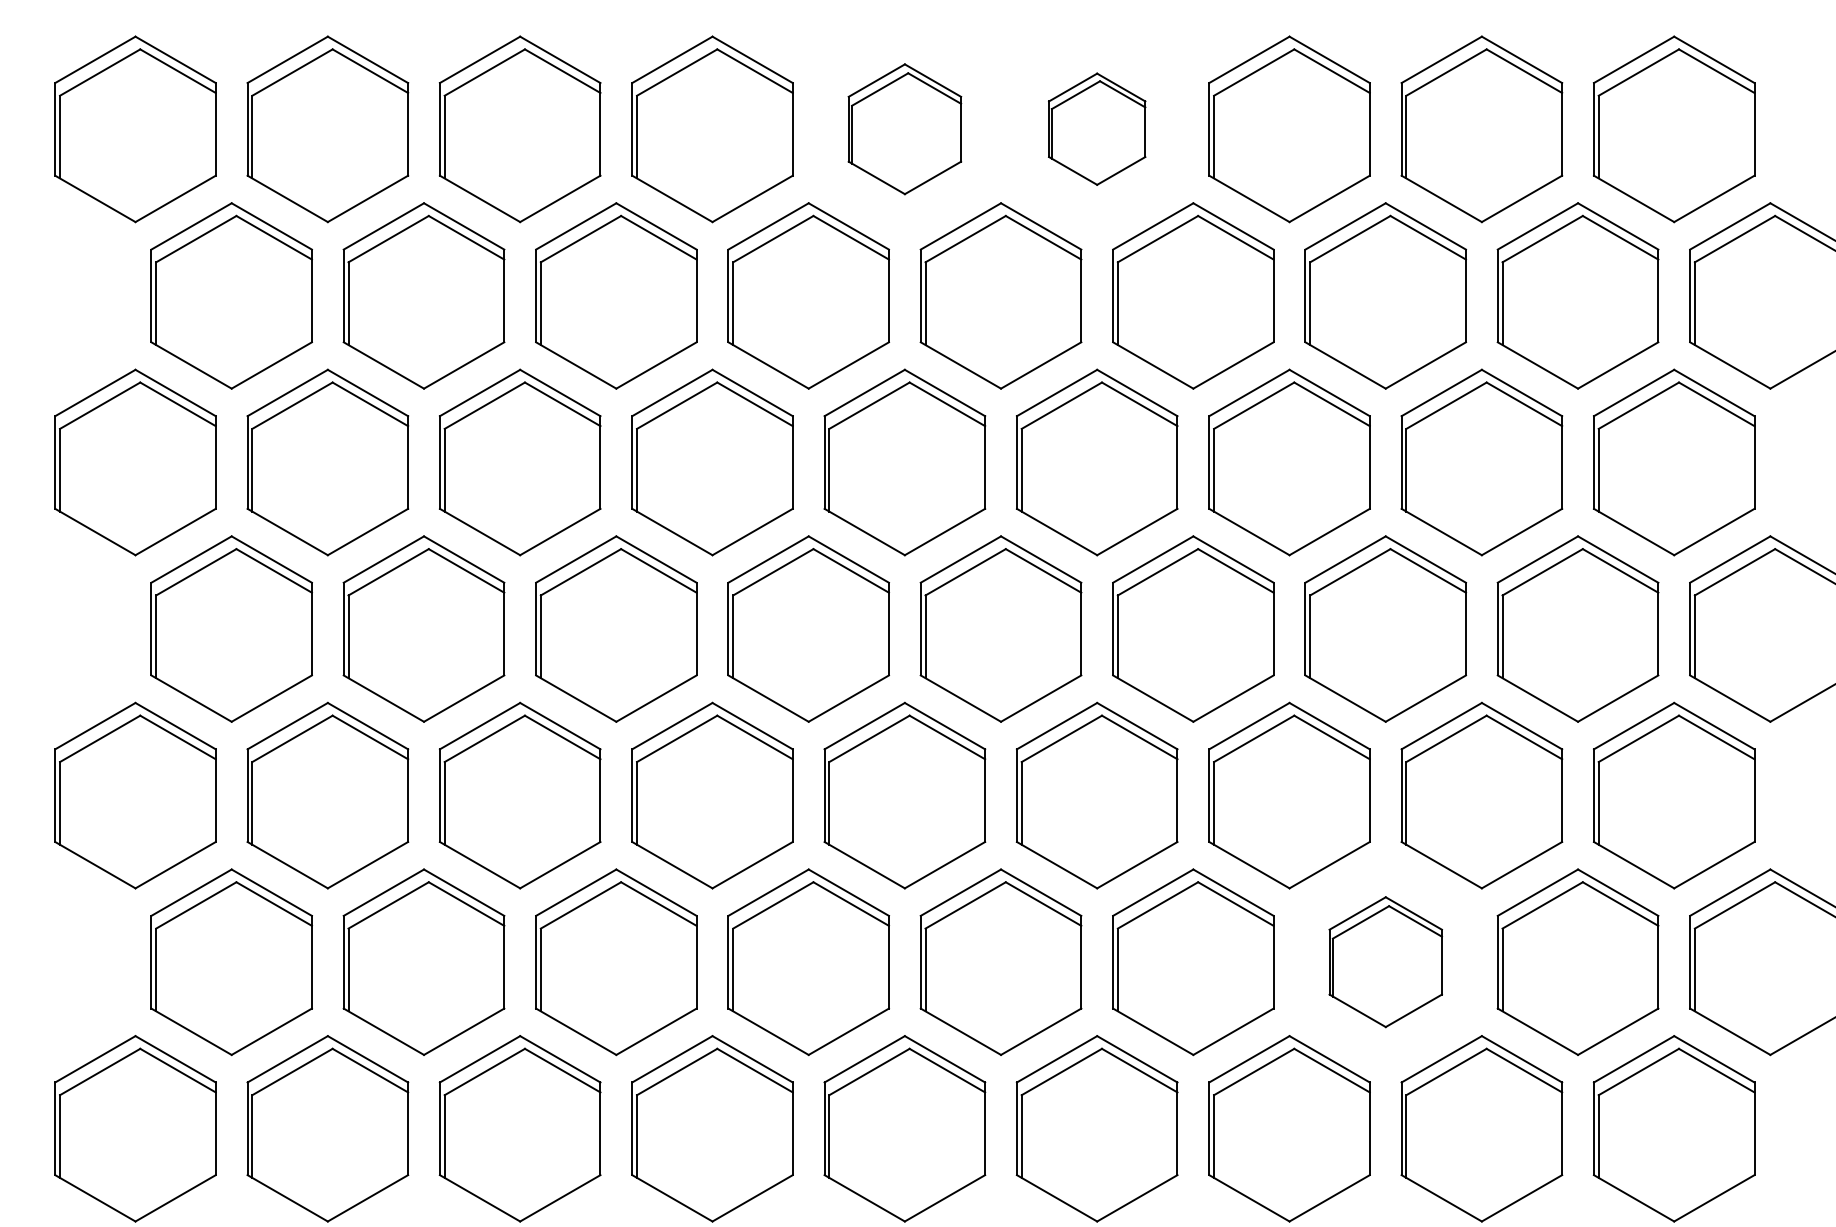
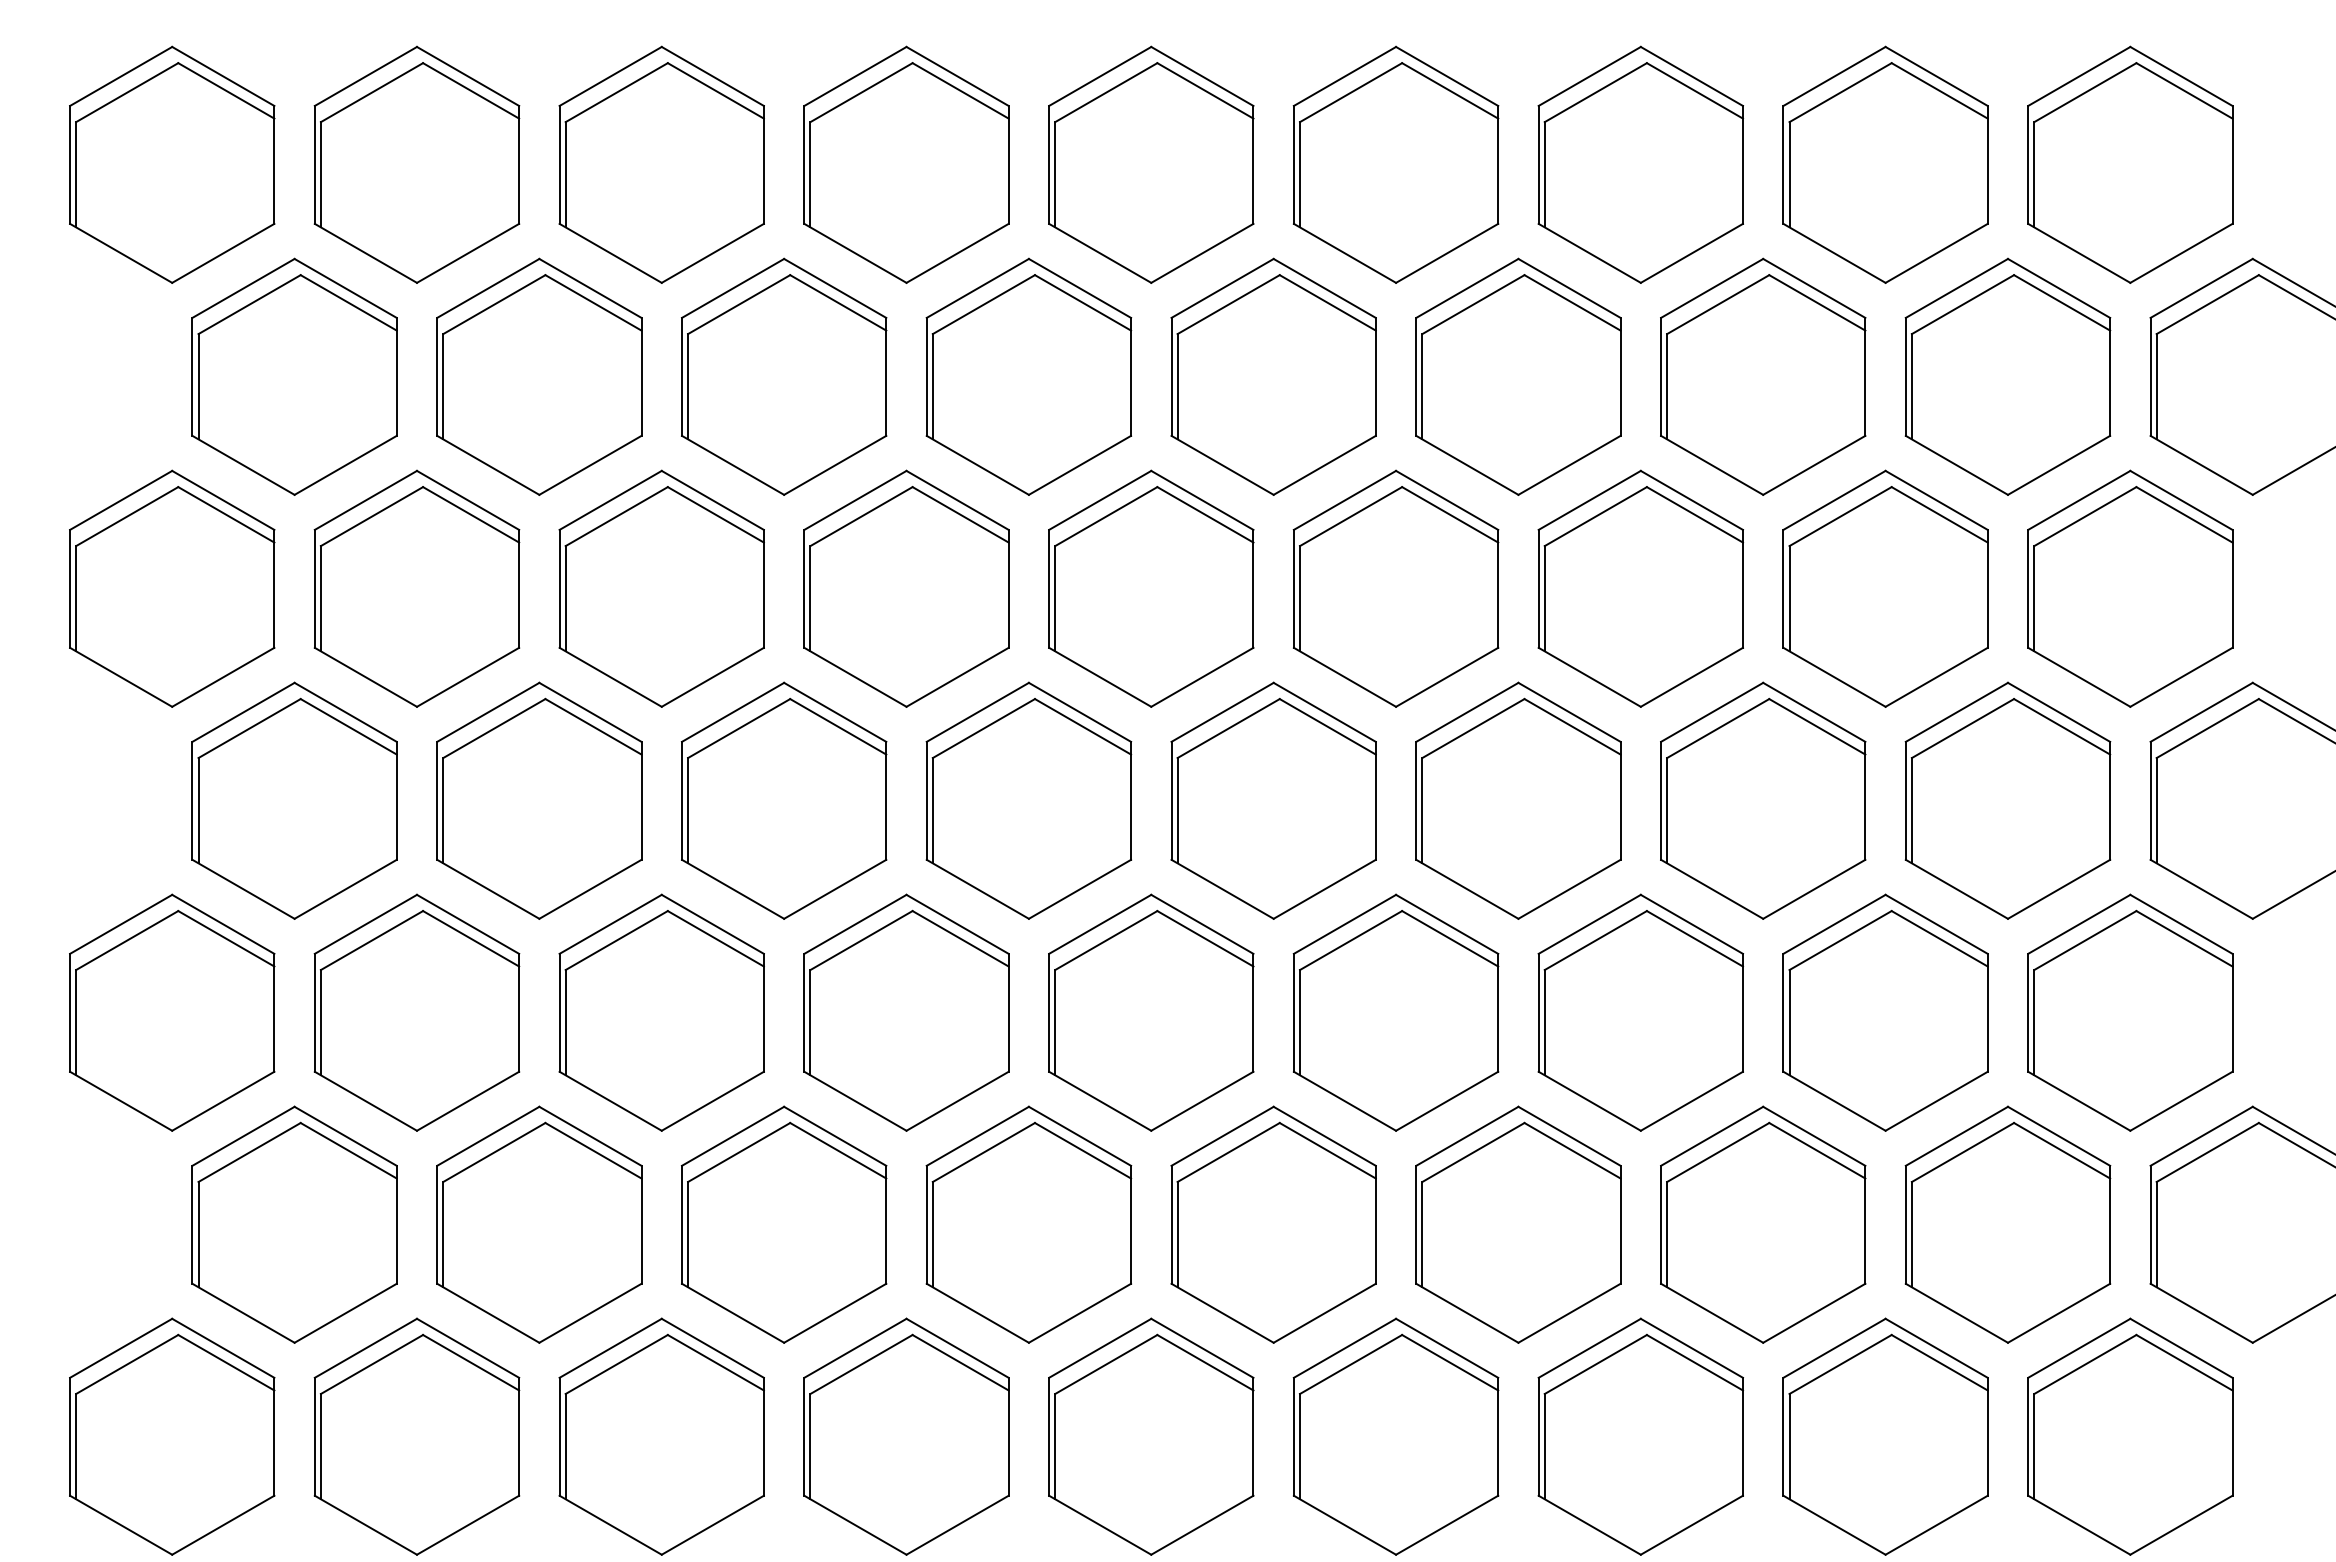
part: (905, 129) -> (1151, 164), size x1.43
part: (1096, 129) -> (1395, 164), size x1.67
part: (1385, 962) -> (1763, 1224), size x1.43

